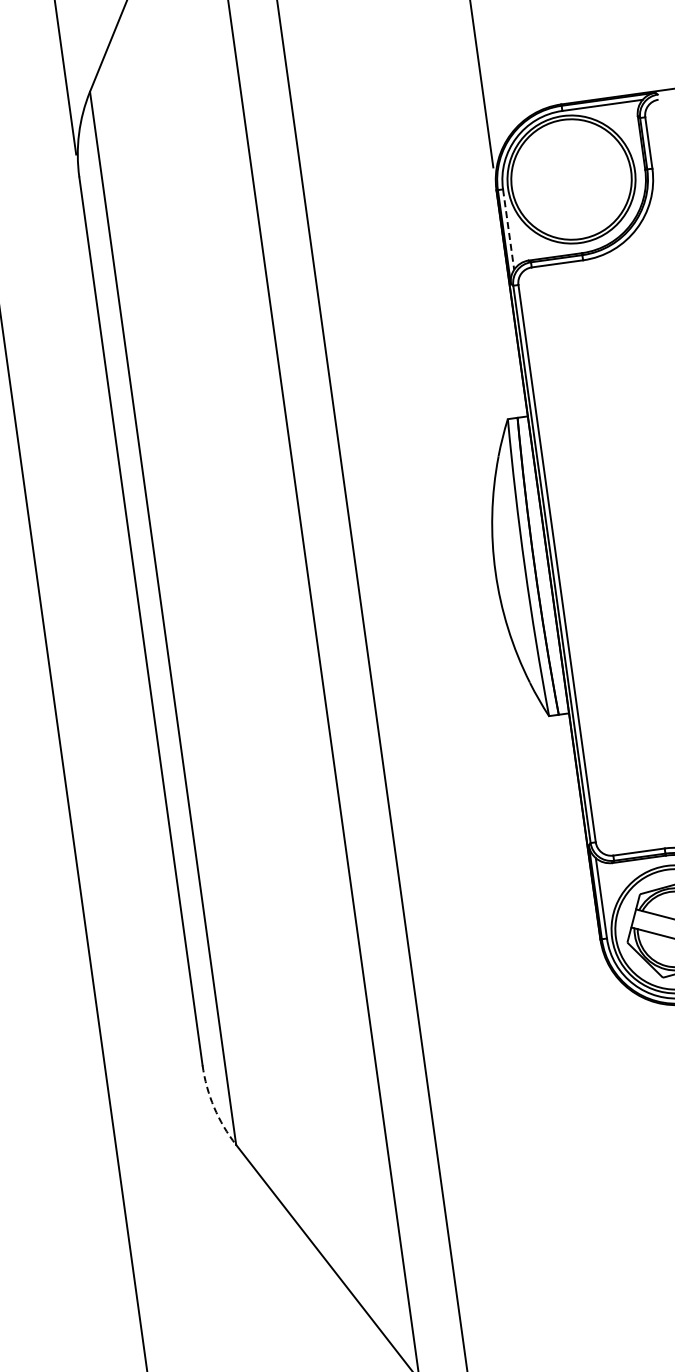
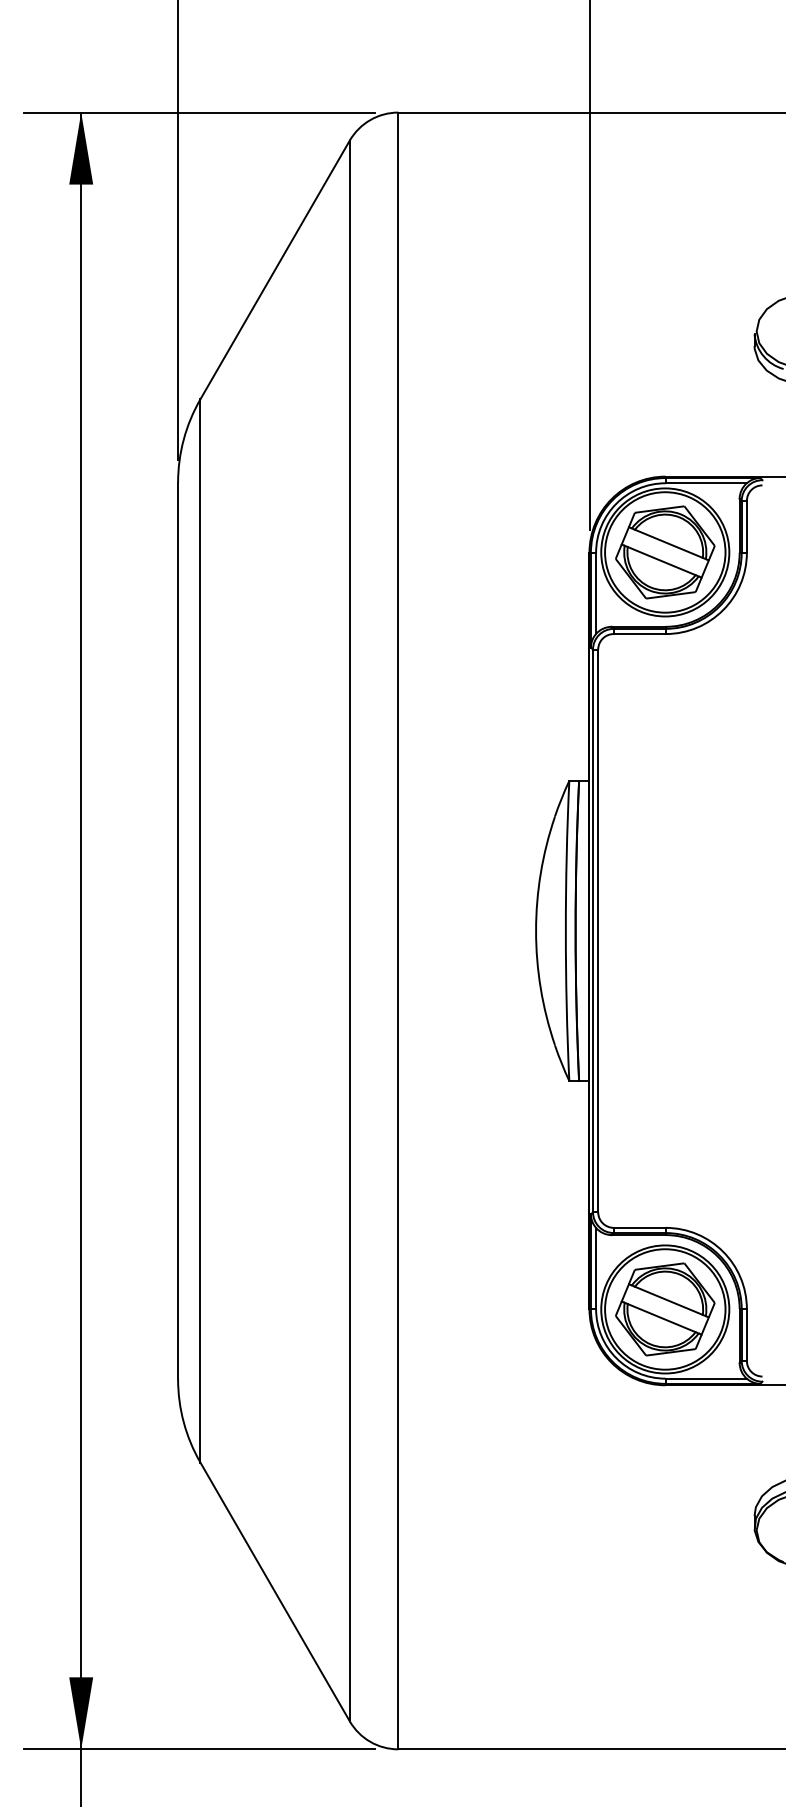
part: (571, 179) -> (665, 552), added
line: (509, 229) -> (596, 593), dashed -> solid
arc: (213, 1107) -> (183, 1422), dashed -> solid

